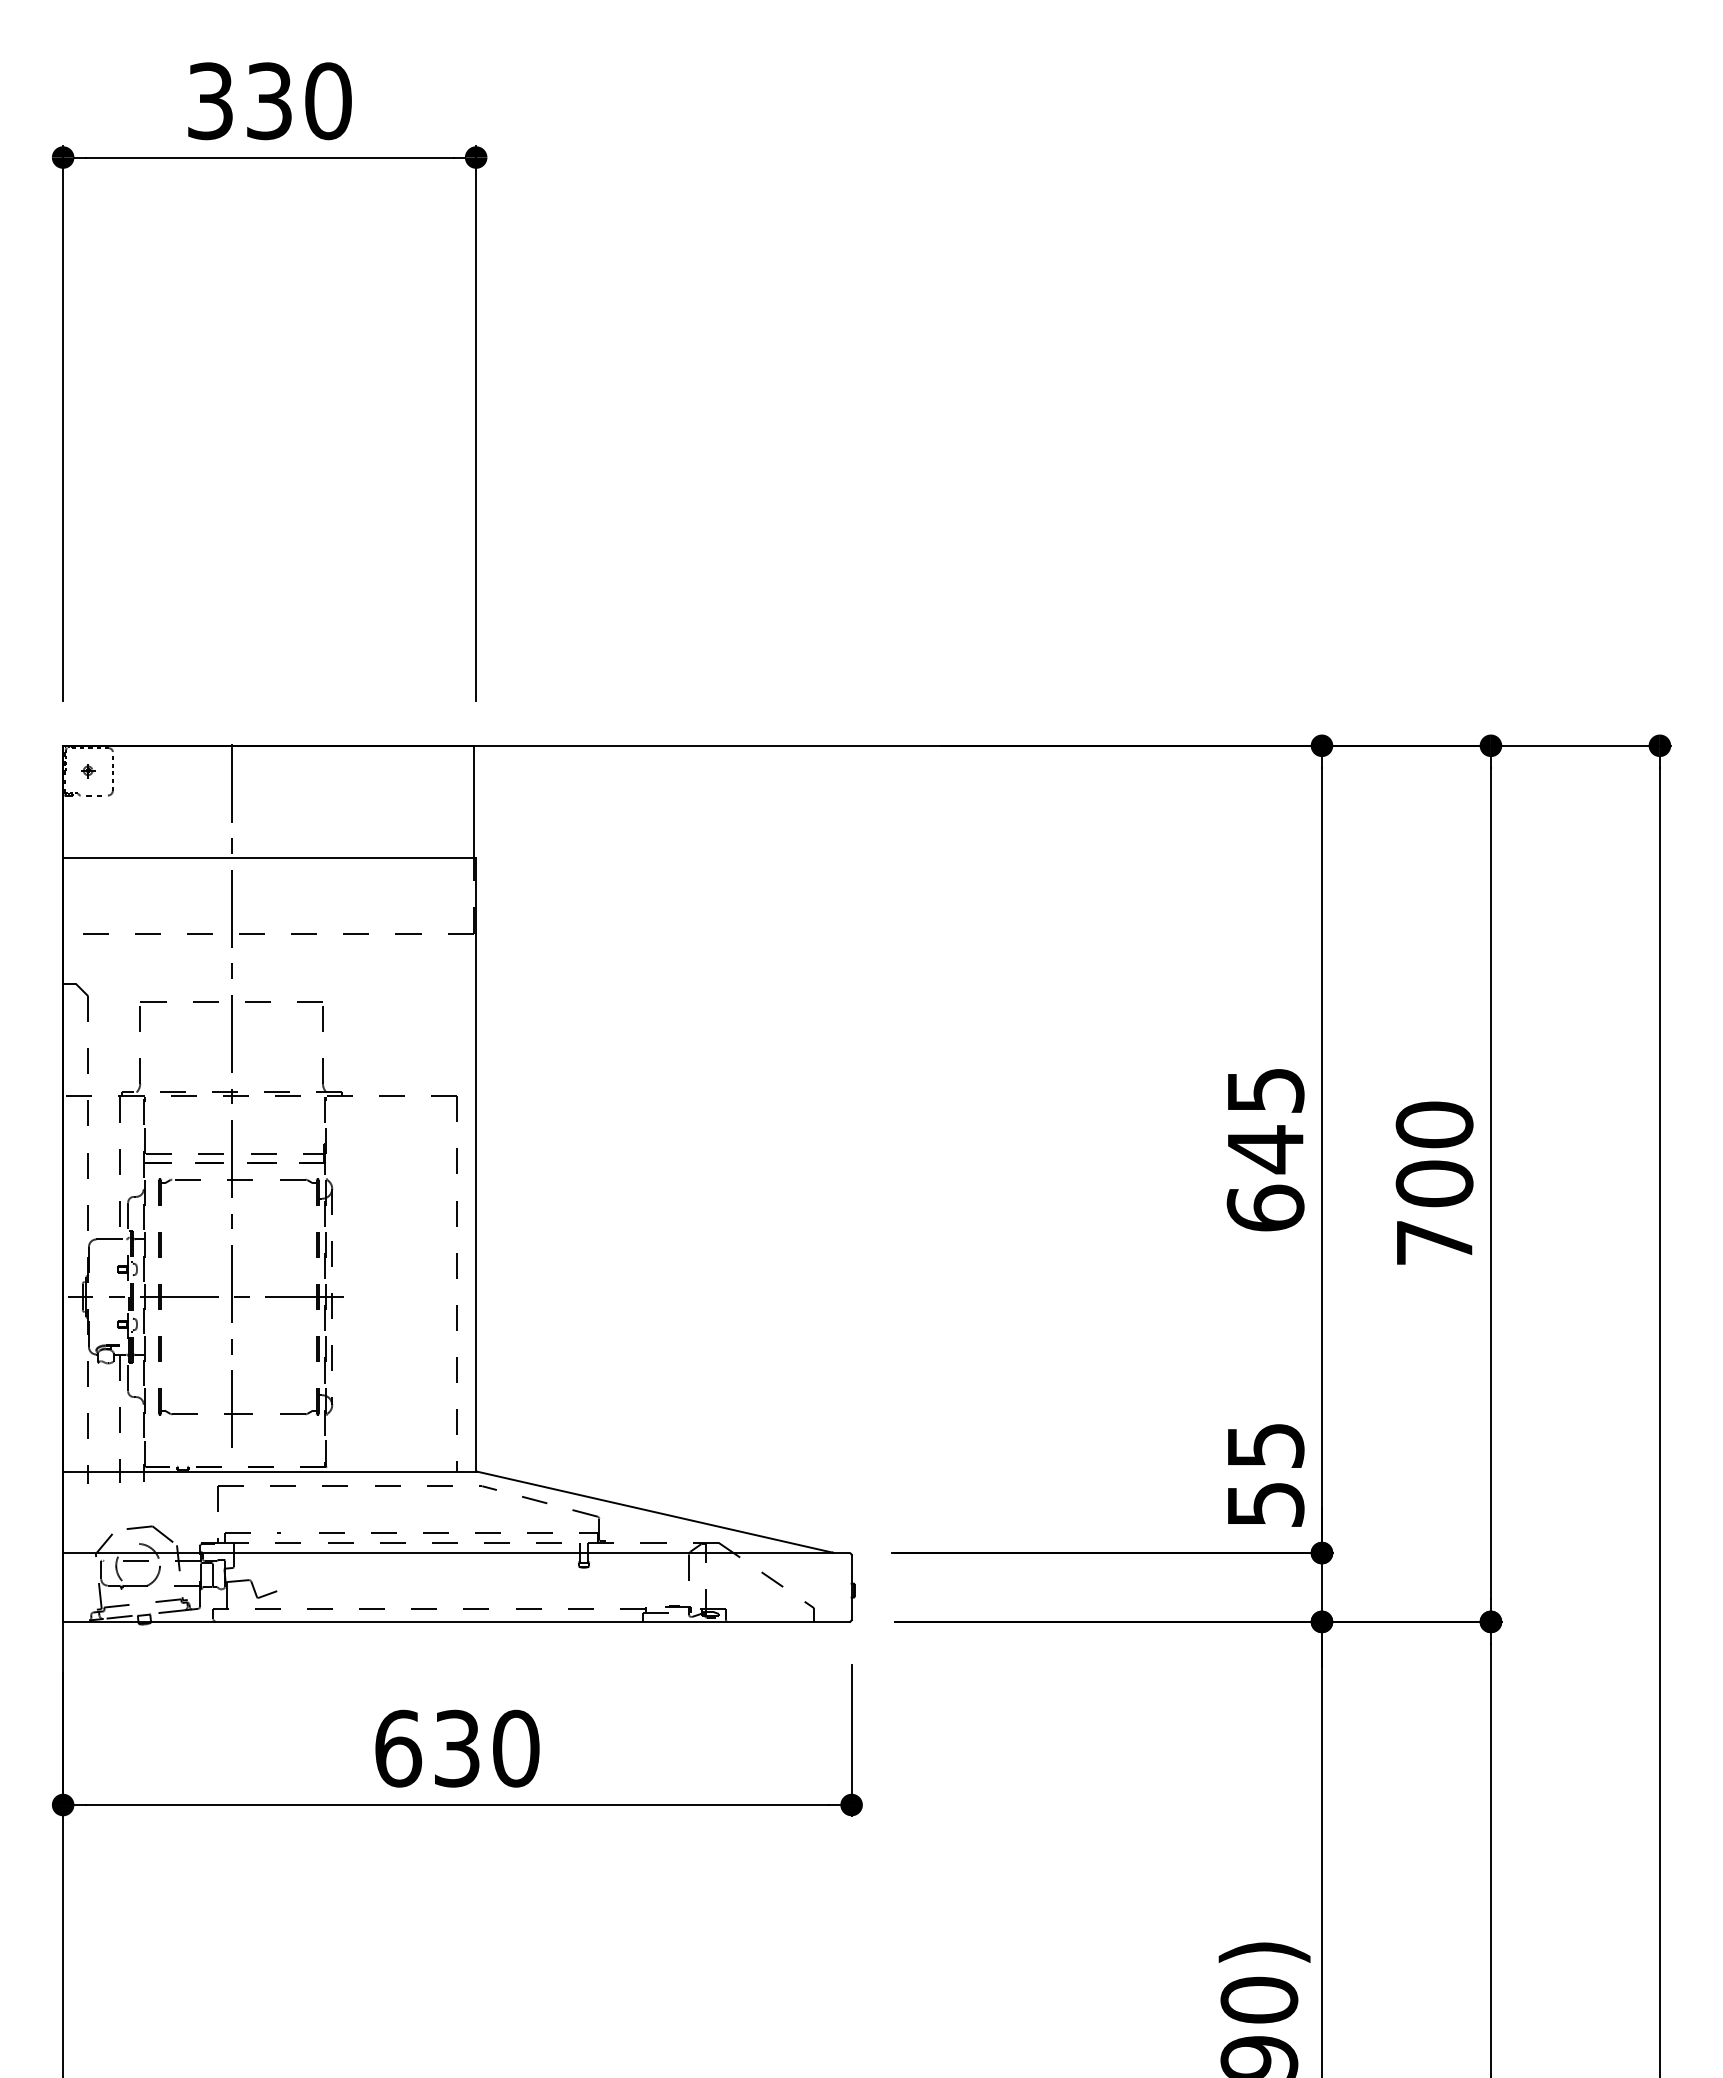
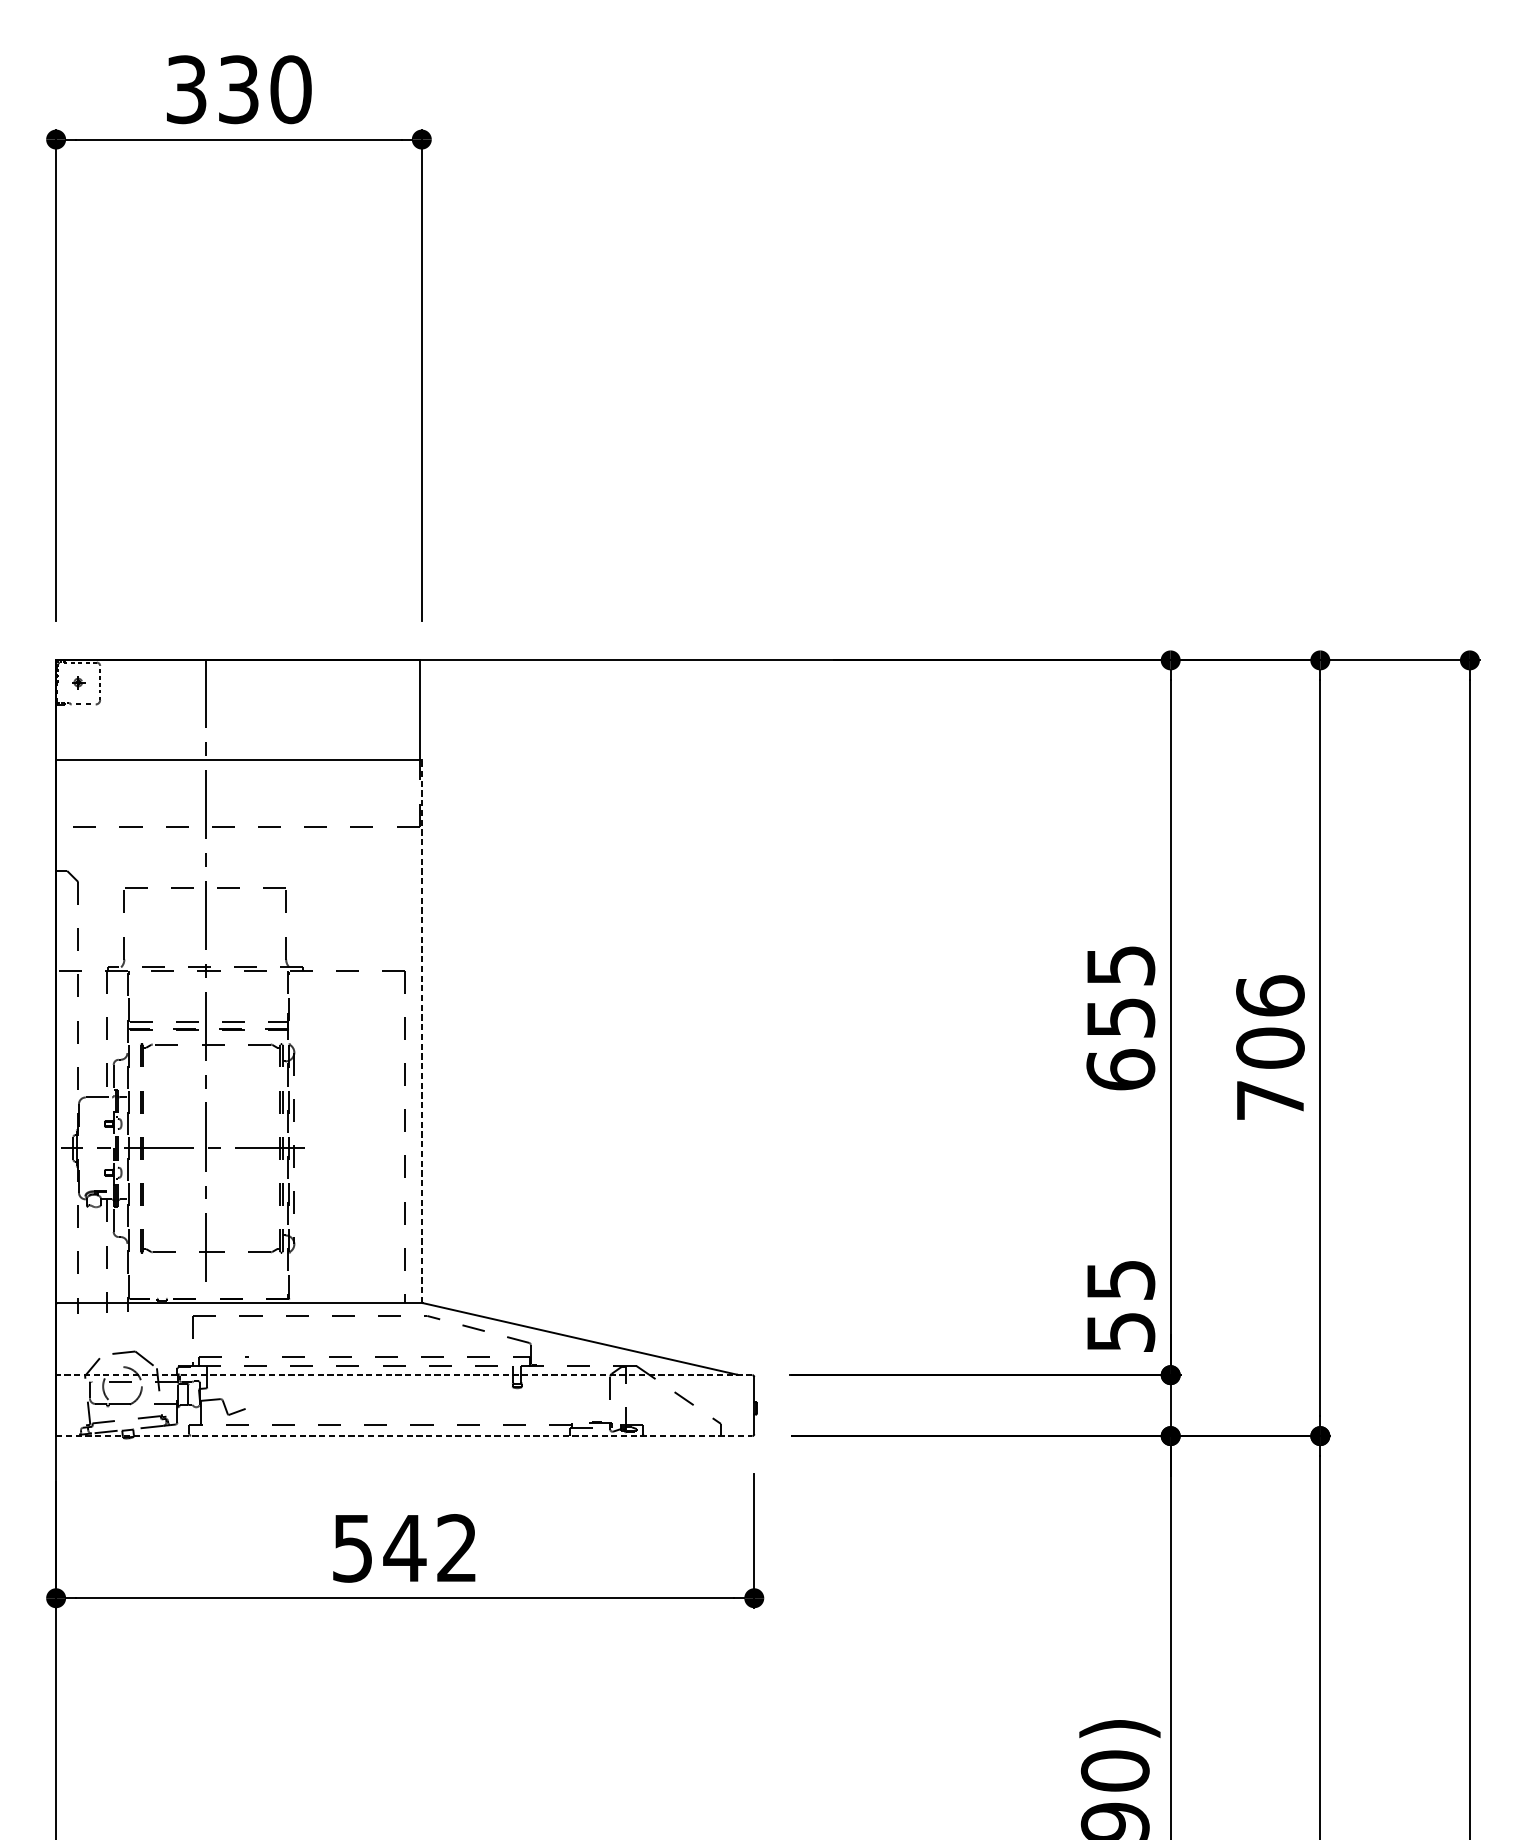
text: (1434, 1124) -> (1270, 995), 700 -> 706
text: (1266, 1149) -> (1121, 1017), 645 -> 655
line: (476, 1165) -> (422, 1032), solid -> dashed
line: (455, 1553) -> (403, 1375), solid -> dashed
line: (456, 1621) -> (404, 1435), solid -> dashed
text: (457, 1748) -> (405, 1548), 630 -> 542

